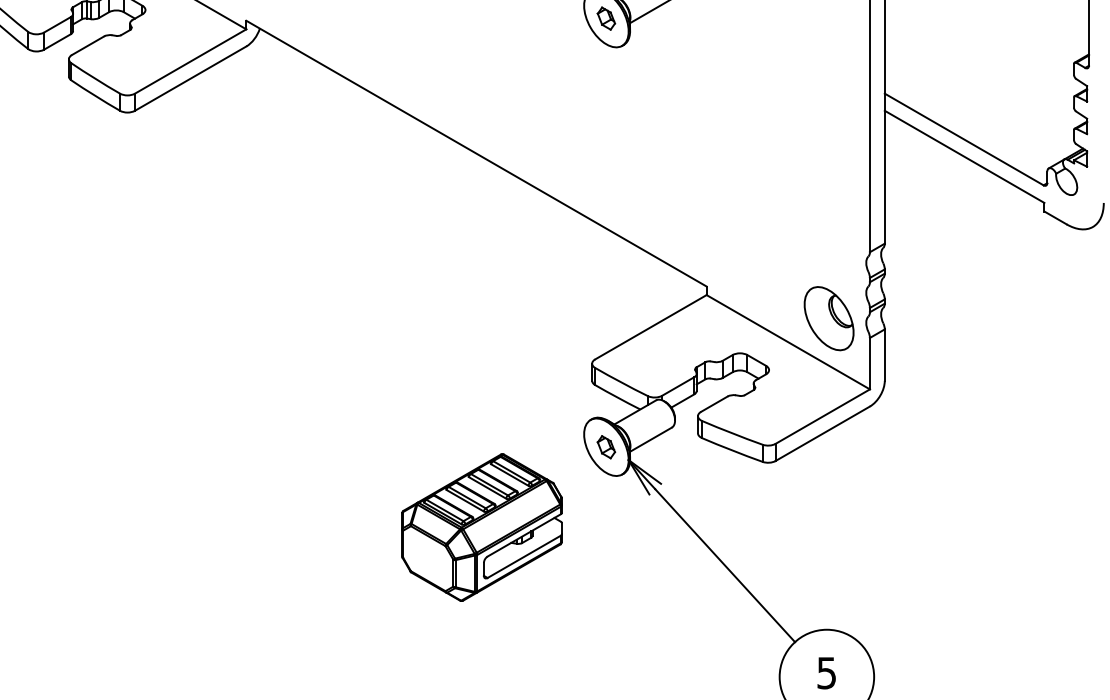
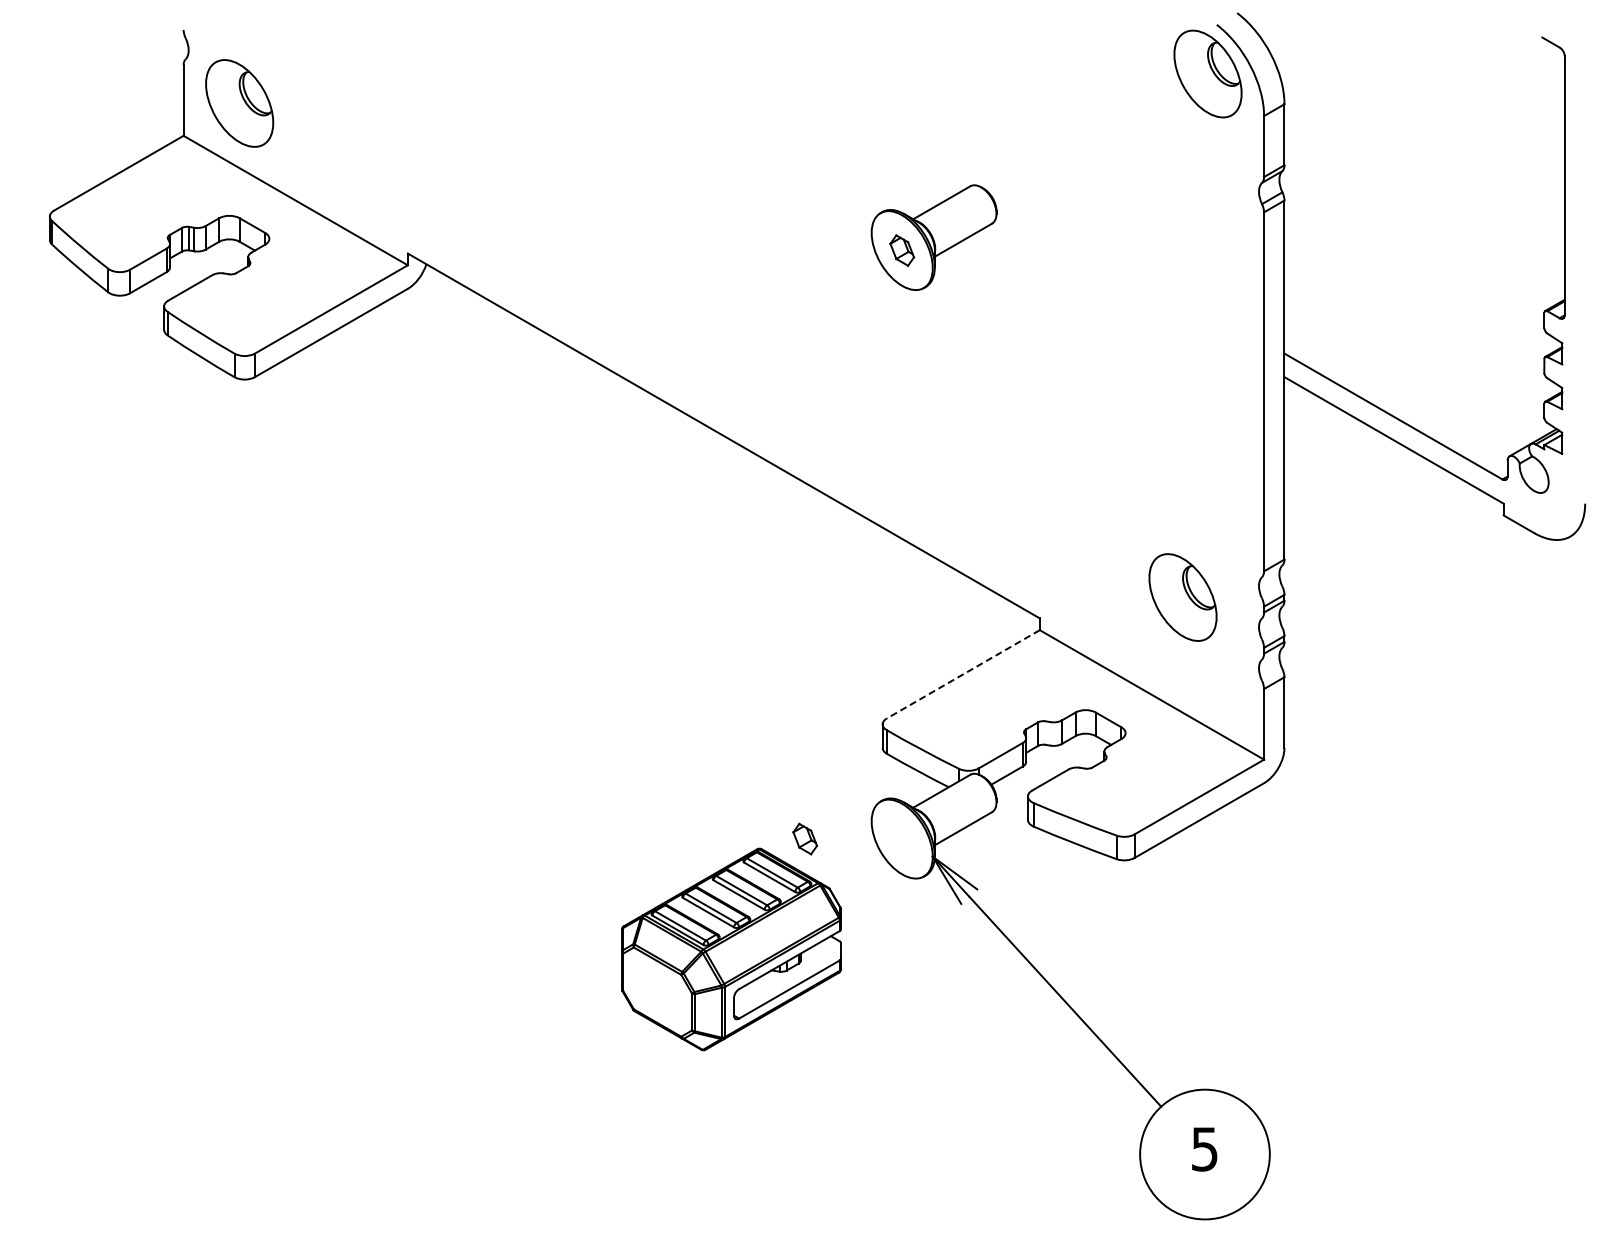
part: (828, 318) -> (1182, 597), moved
line: (650, 327) -> (962, 674), solid -> dashed
part: (606, 446) -> (805, 838), moved

